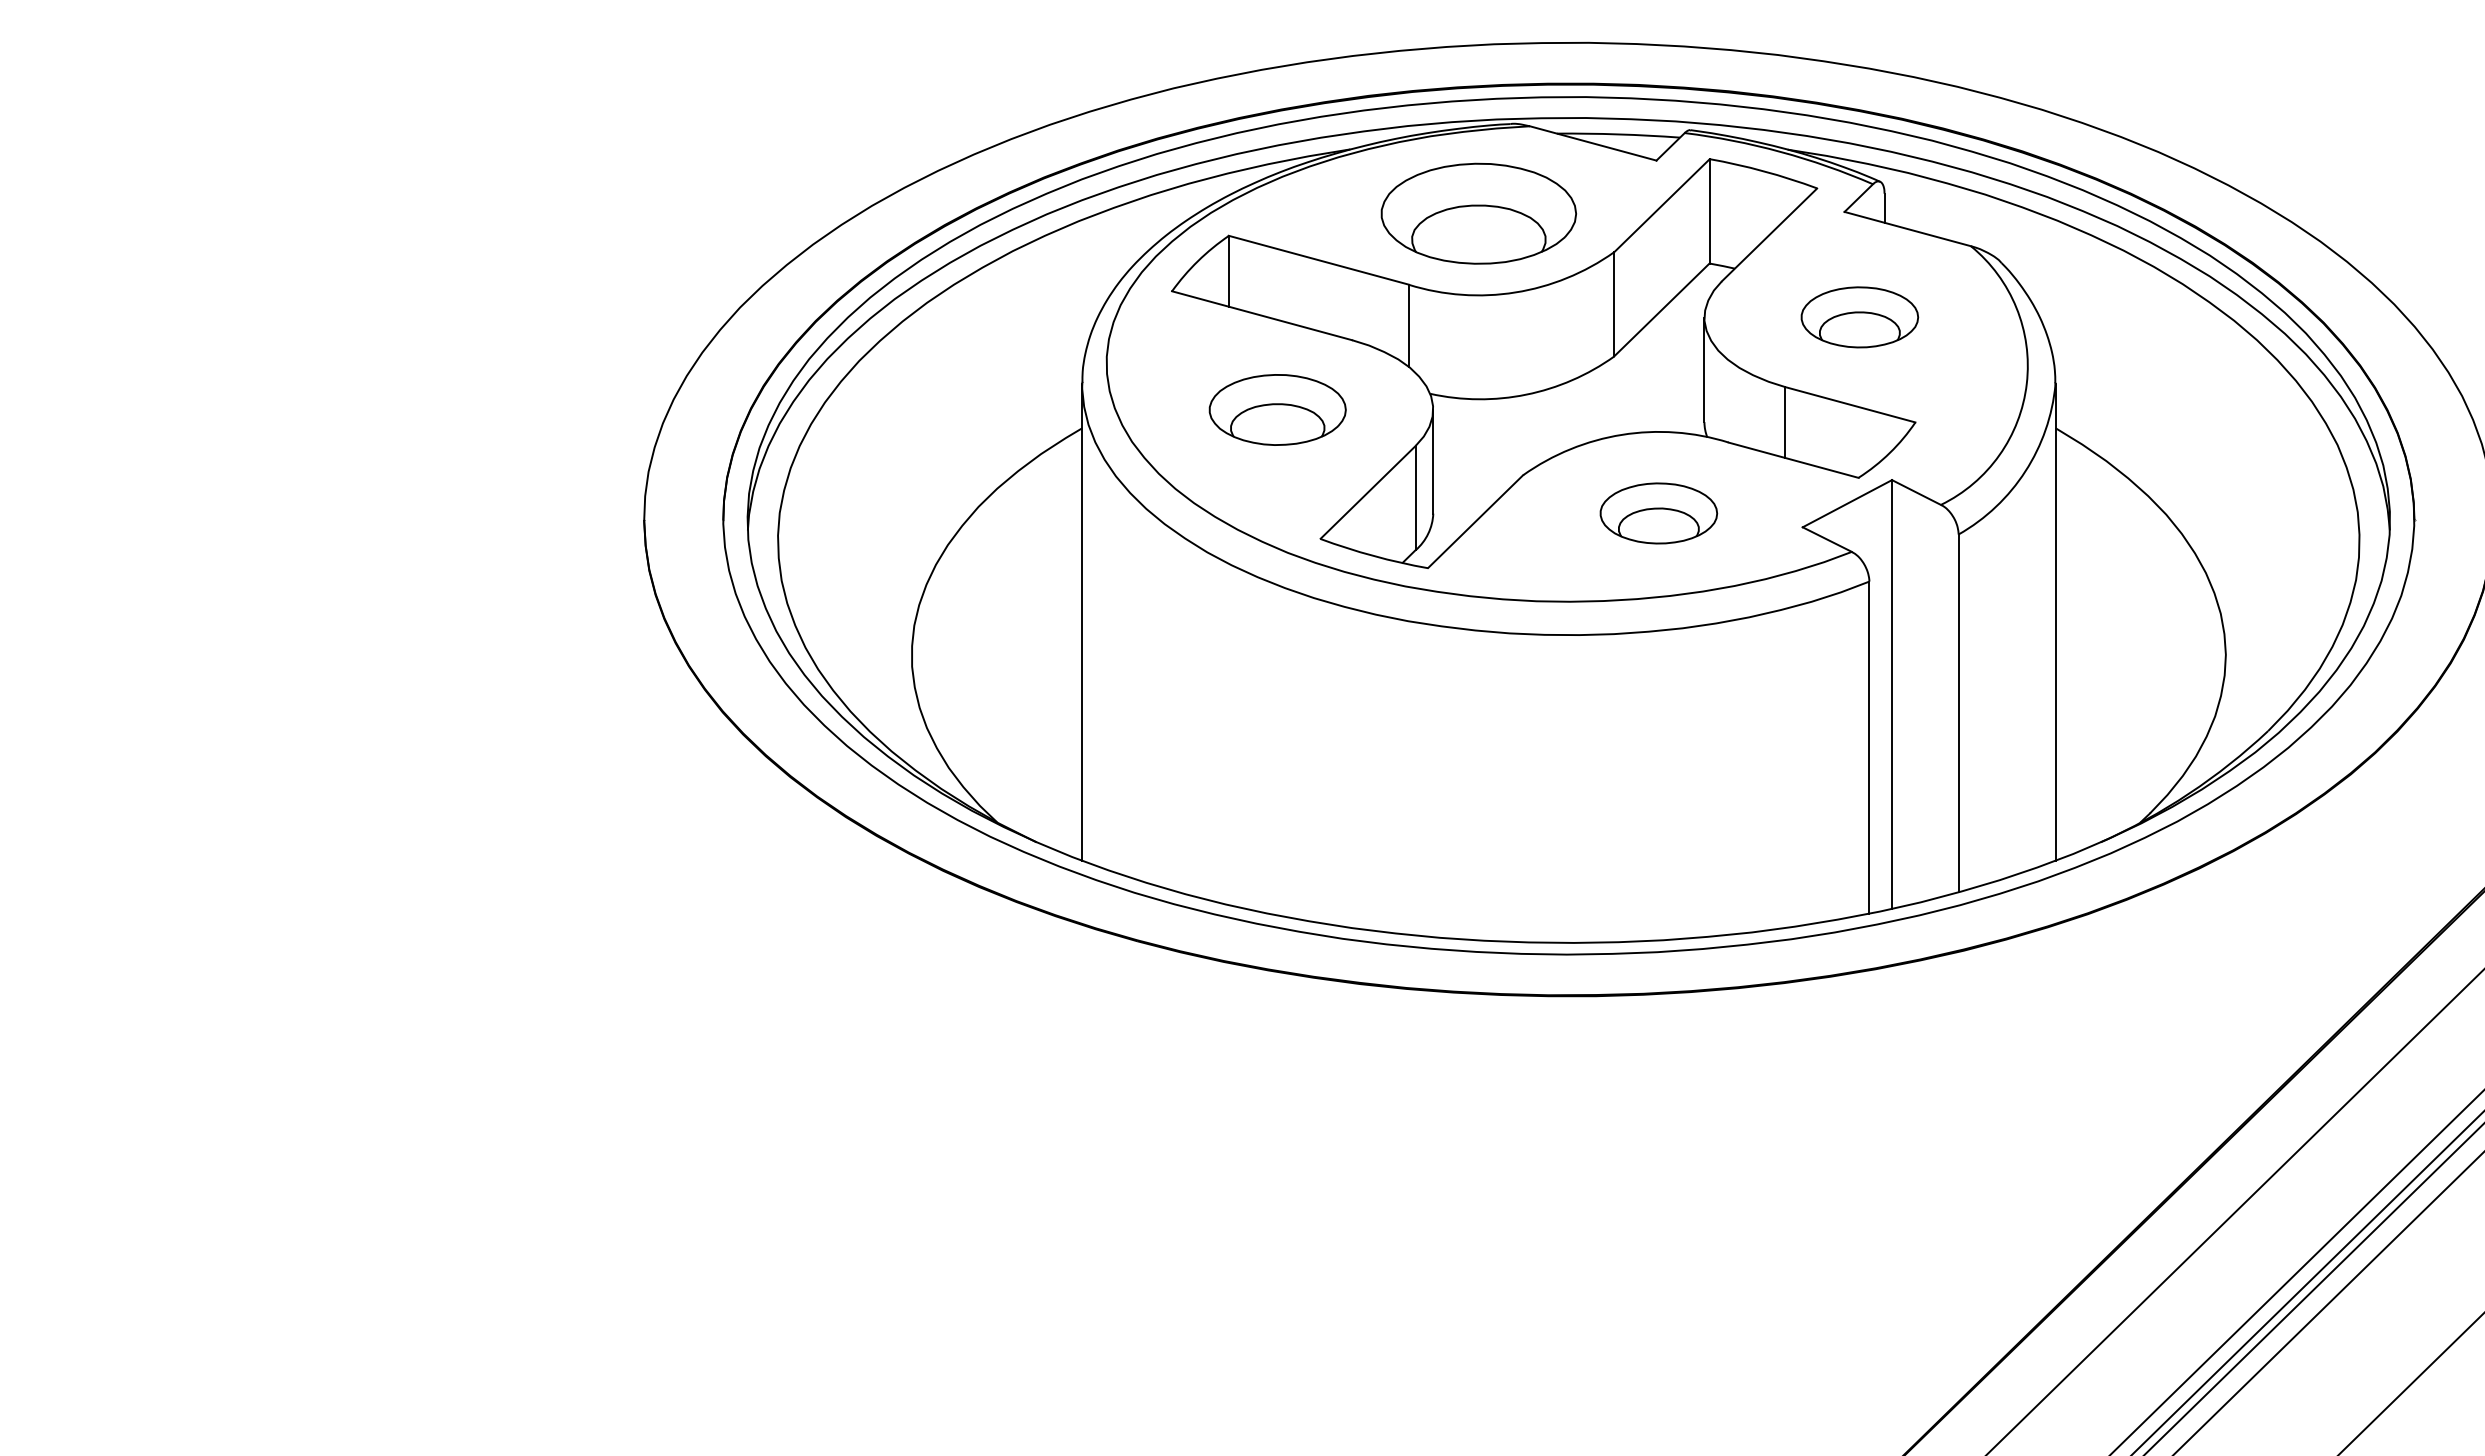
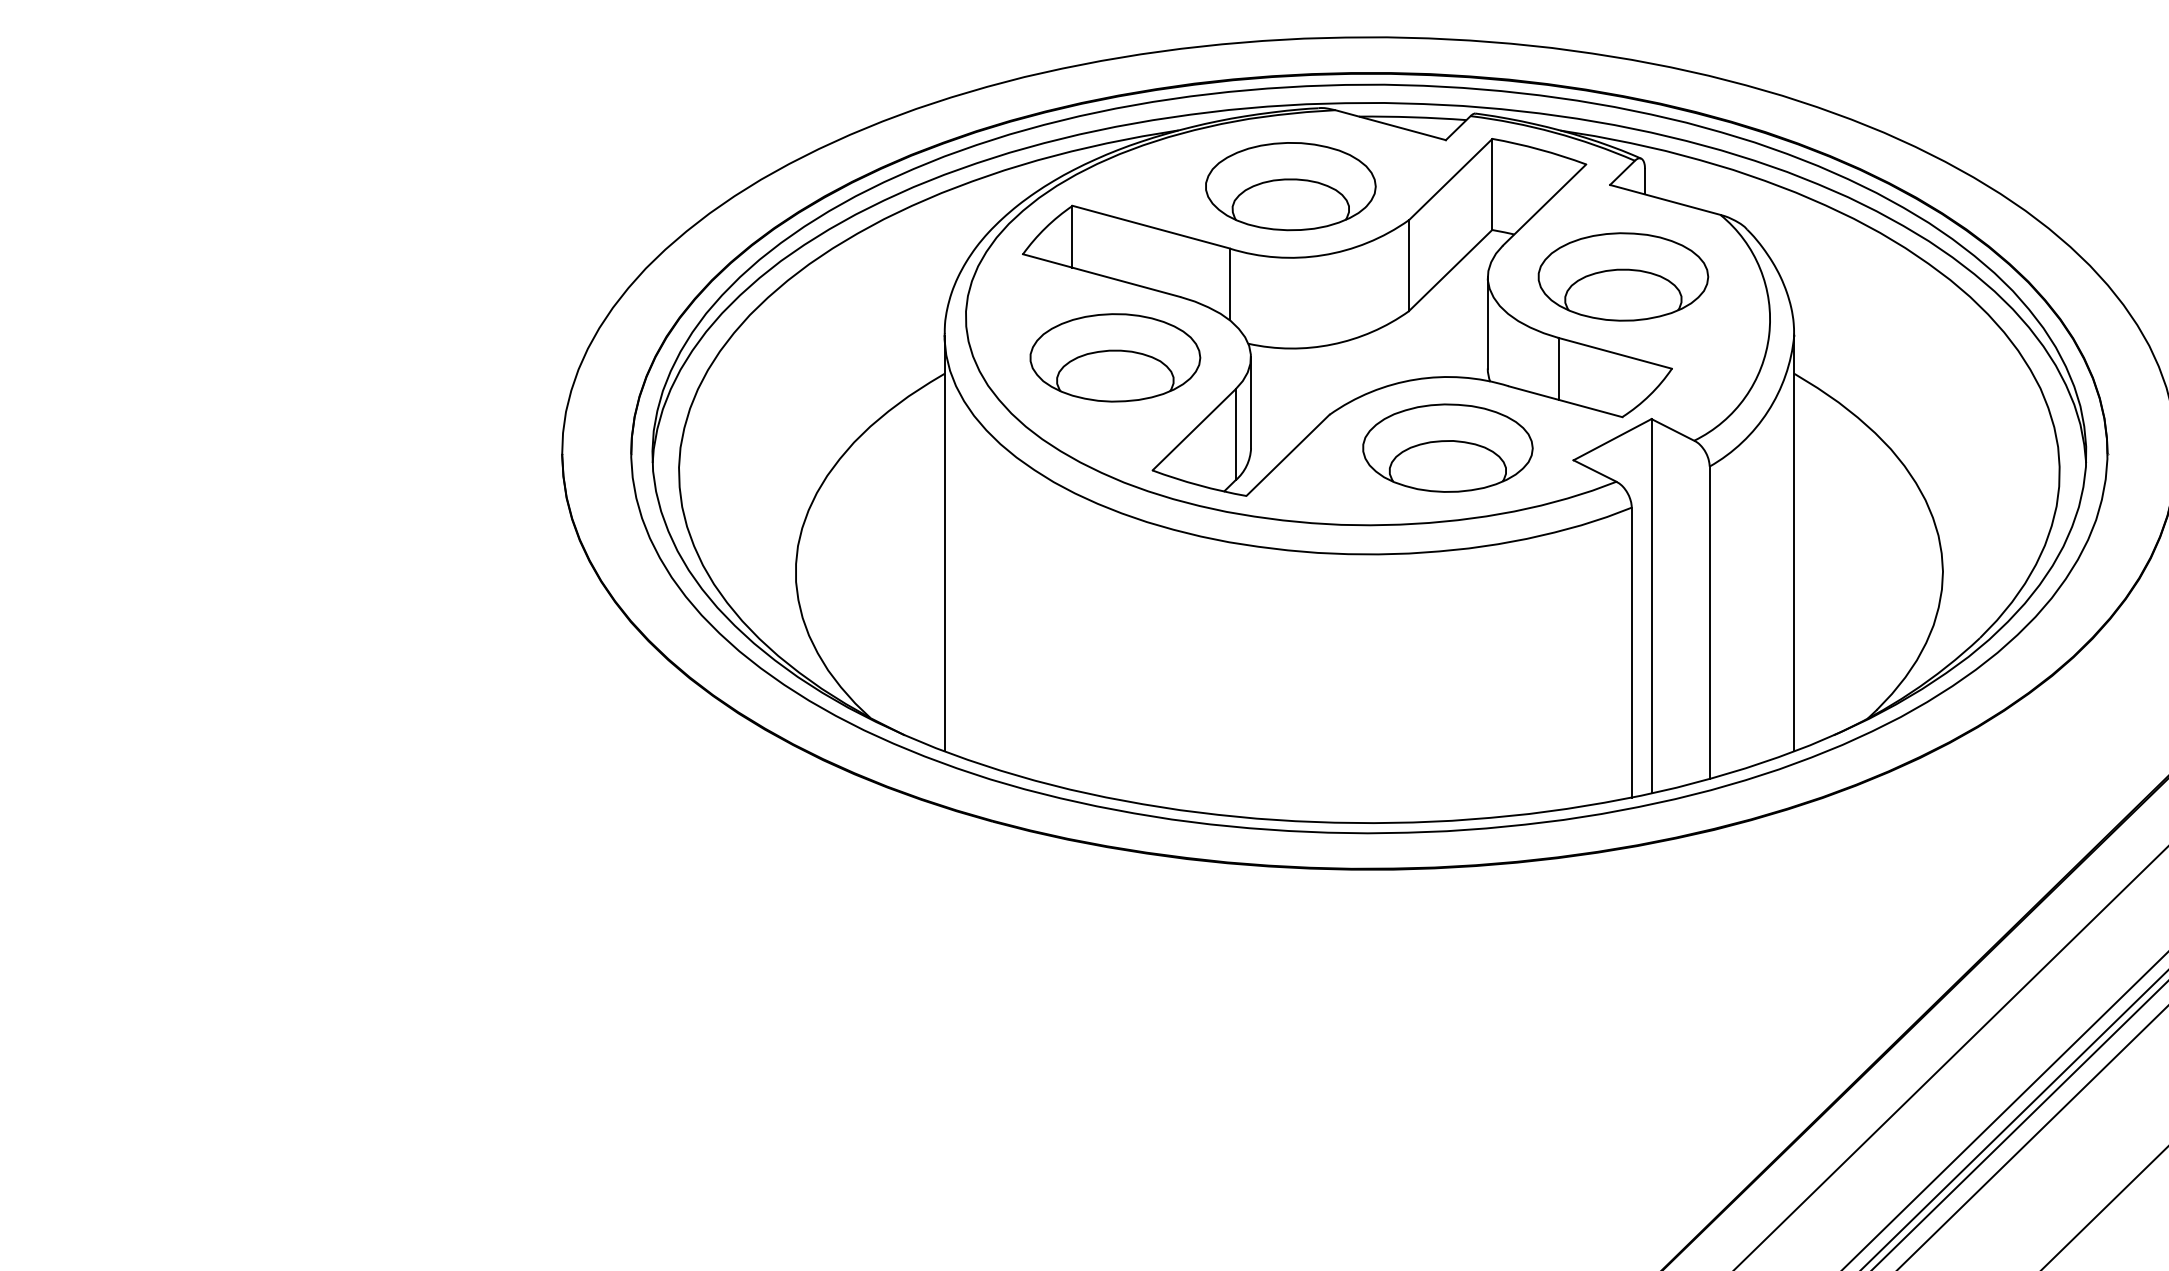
part: (1859, 317) -> (1623, 277), size x1.67
part: (1277, 409) -> (1115, 357), size x1.43
part: (1658, 513) -> (1447, 448), size x1.67

